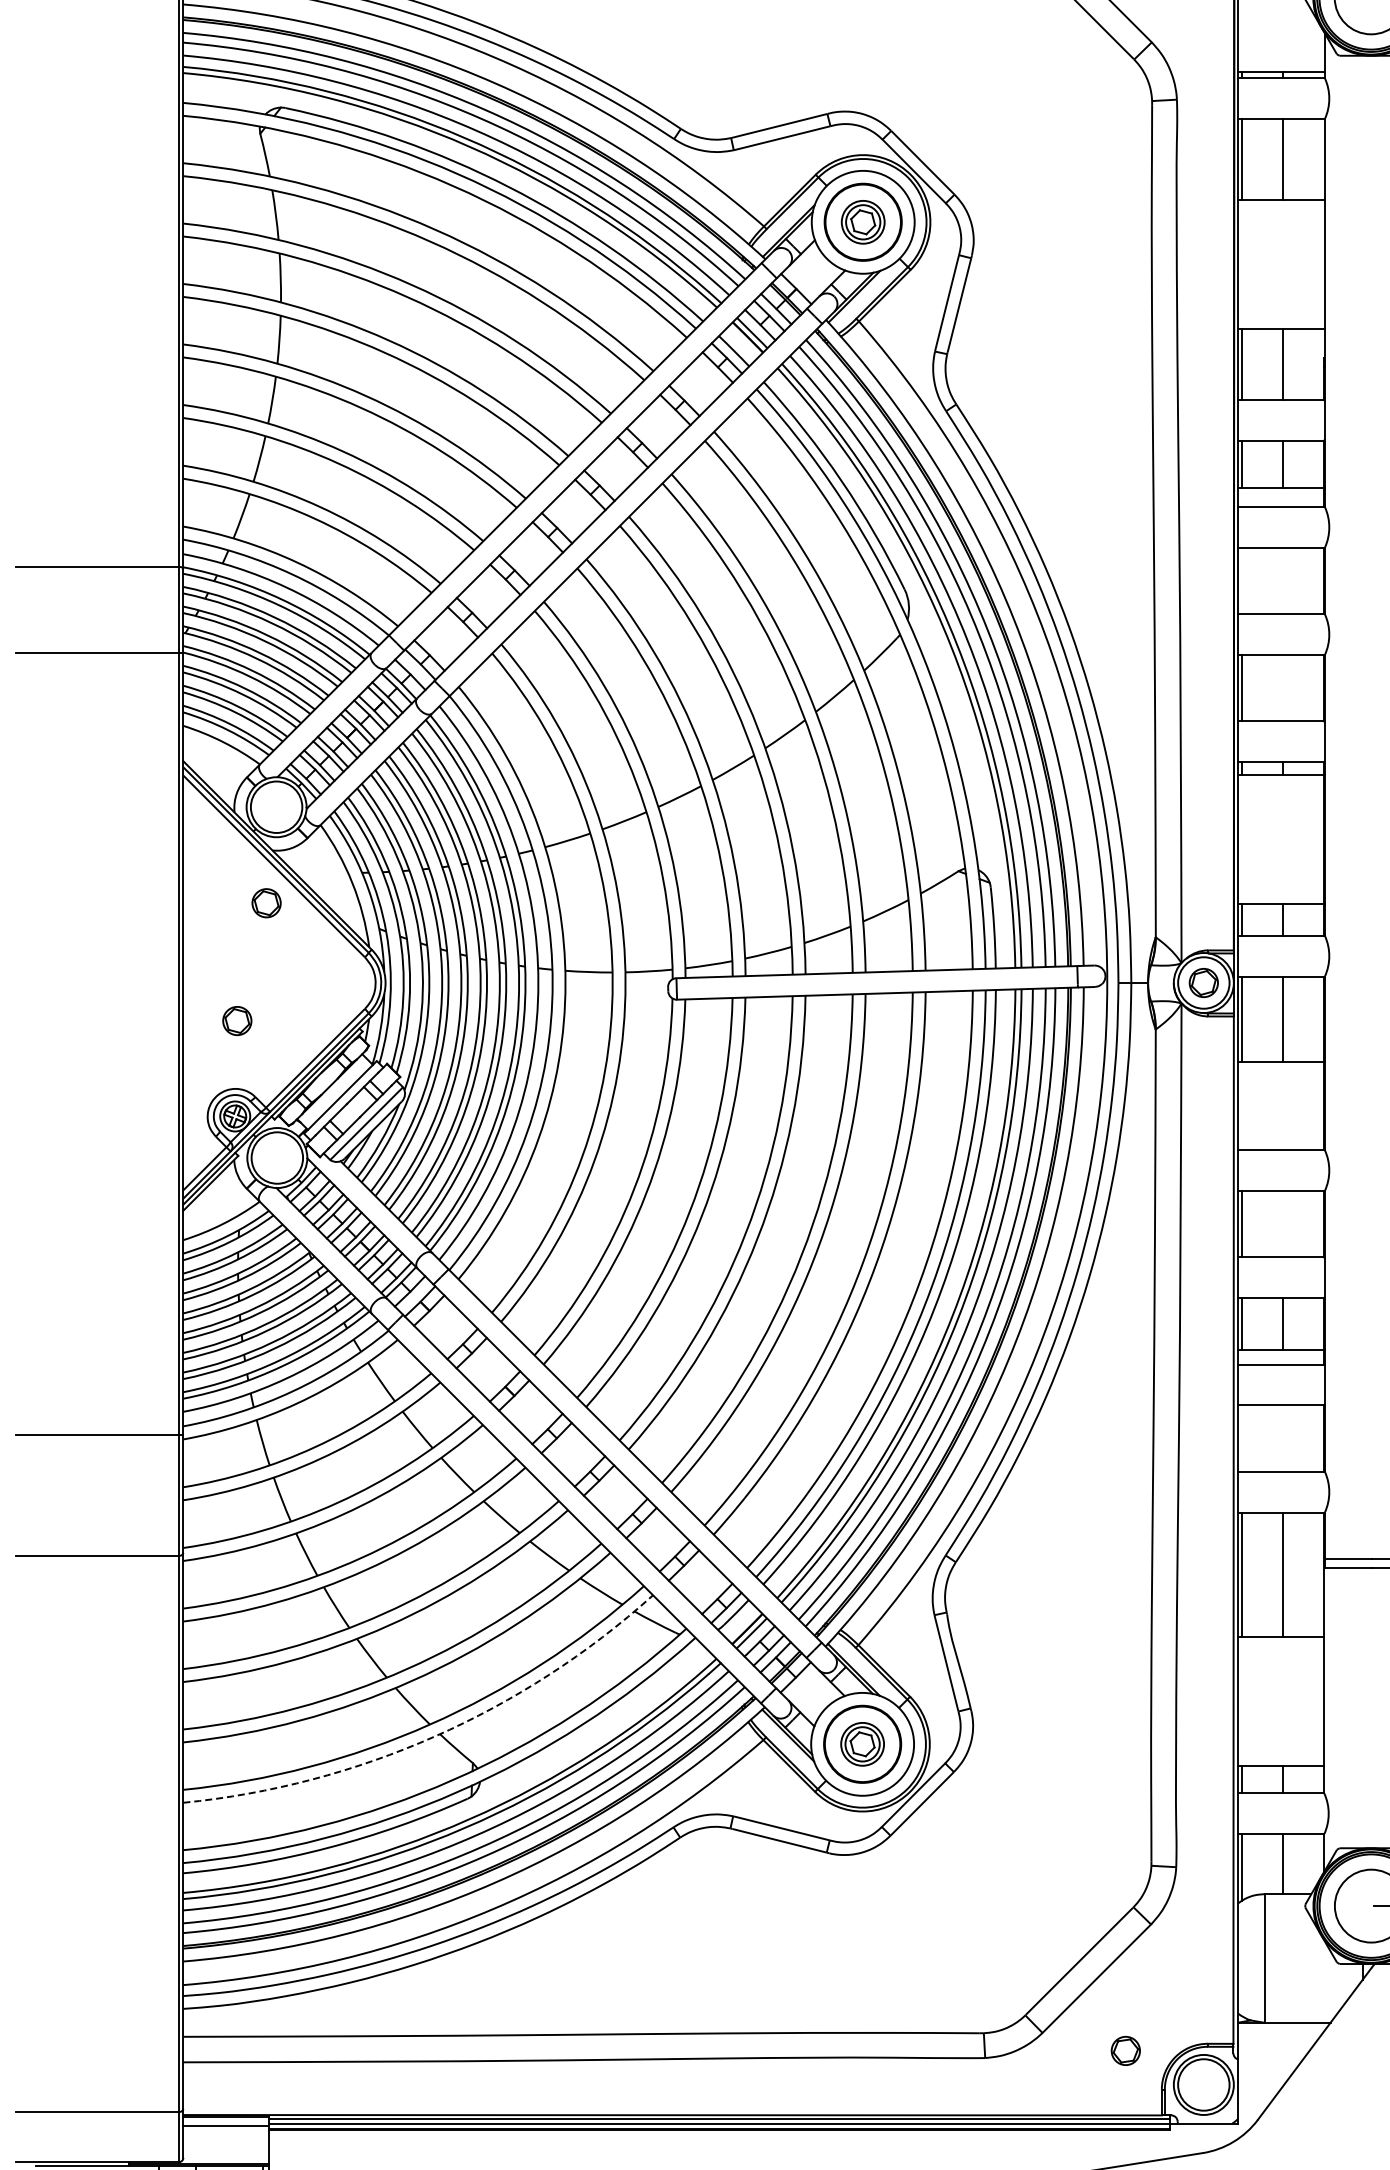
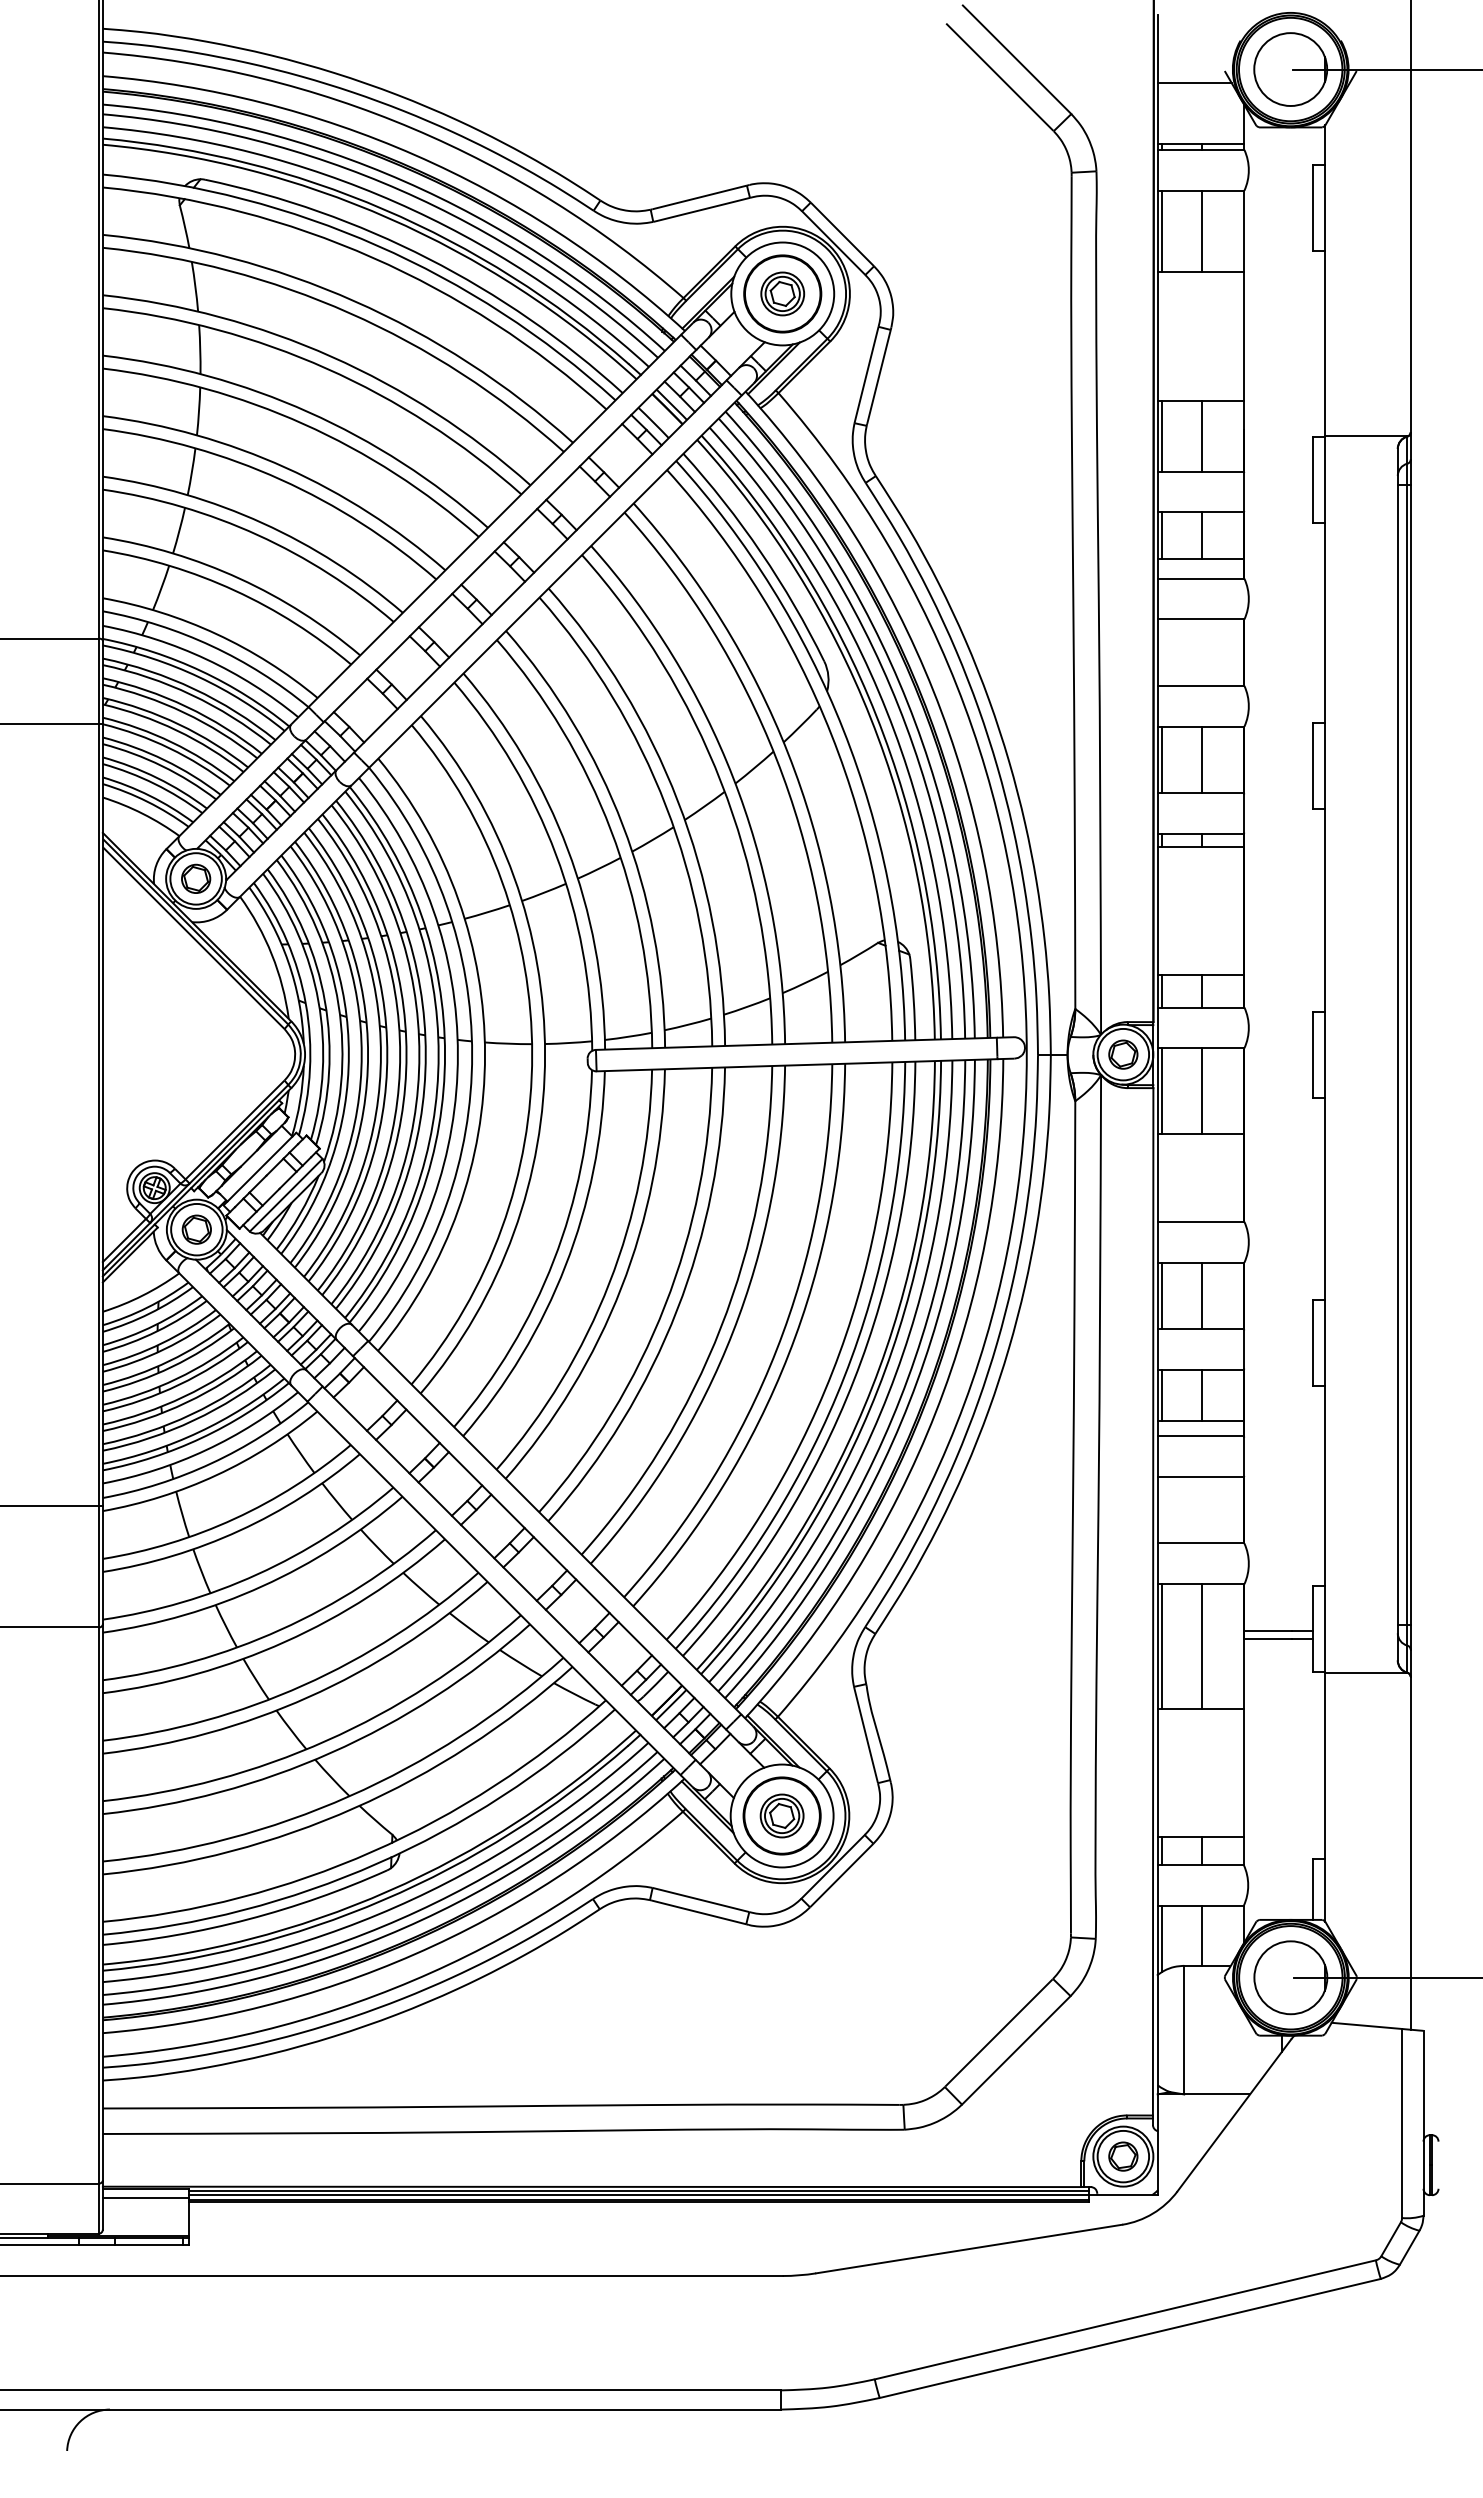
line: (1274, 11) -> (1194, 83), added
line: (1282, 687) -> (1202, 759), added
part: (266, 902) -> (196, 878), moved
part: (236, 1020) -> (196, 1229), moved
line: (1282, 1223) -> (1202, 1295), added
arc: (434, 1736) -> (354, 1808), dashed -> solid
part: (1125, 2050) -> (1123, 2156), moved

